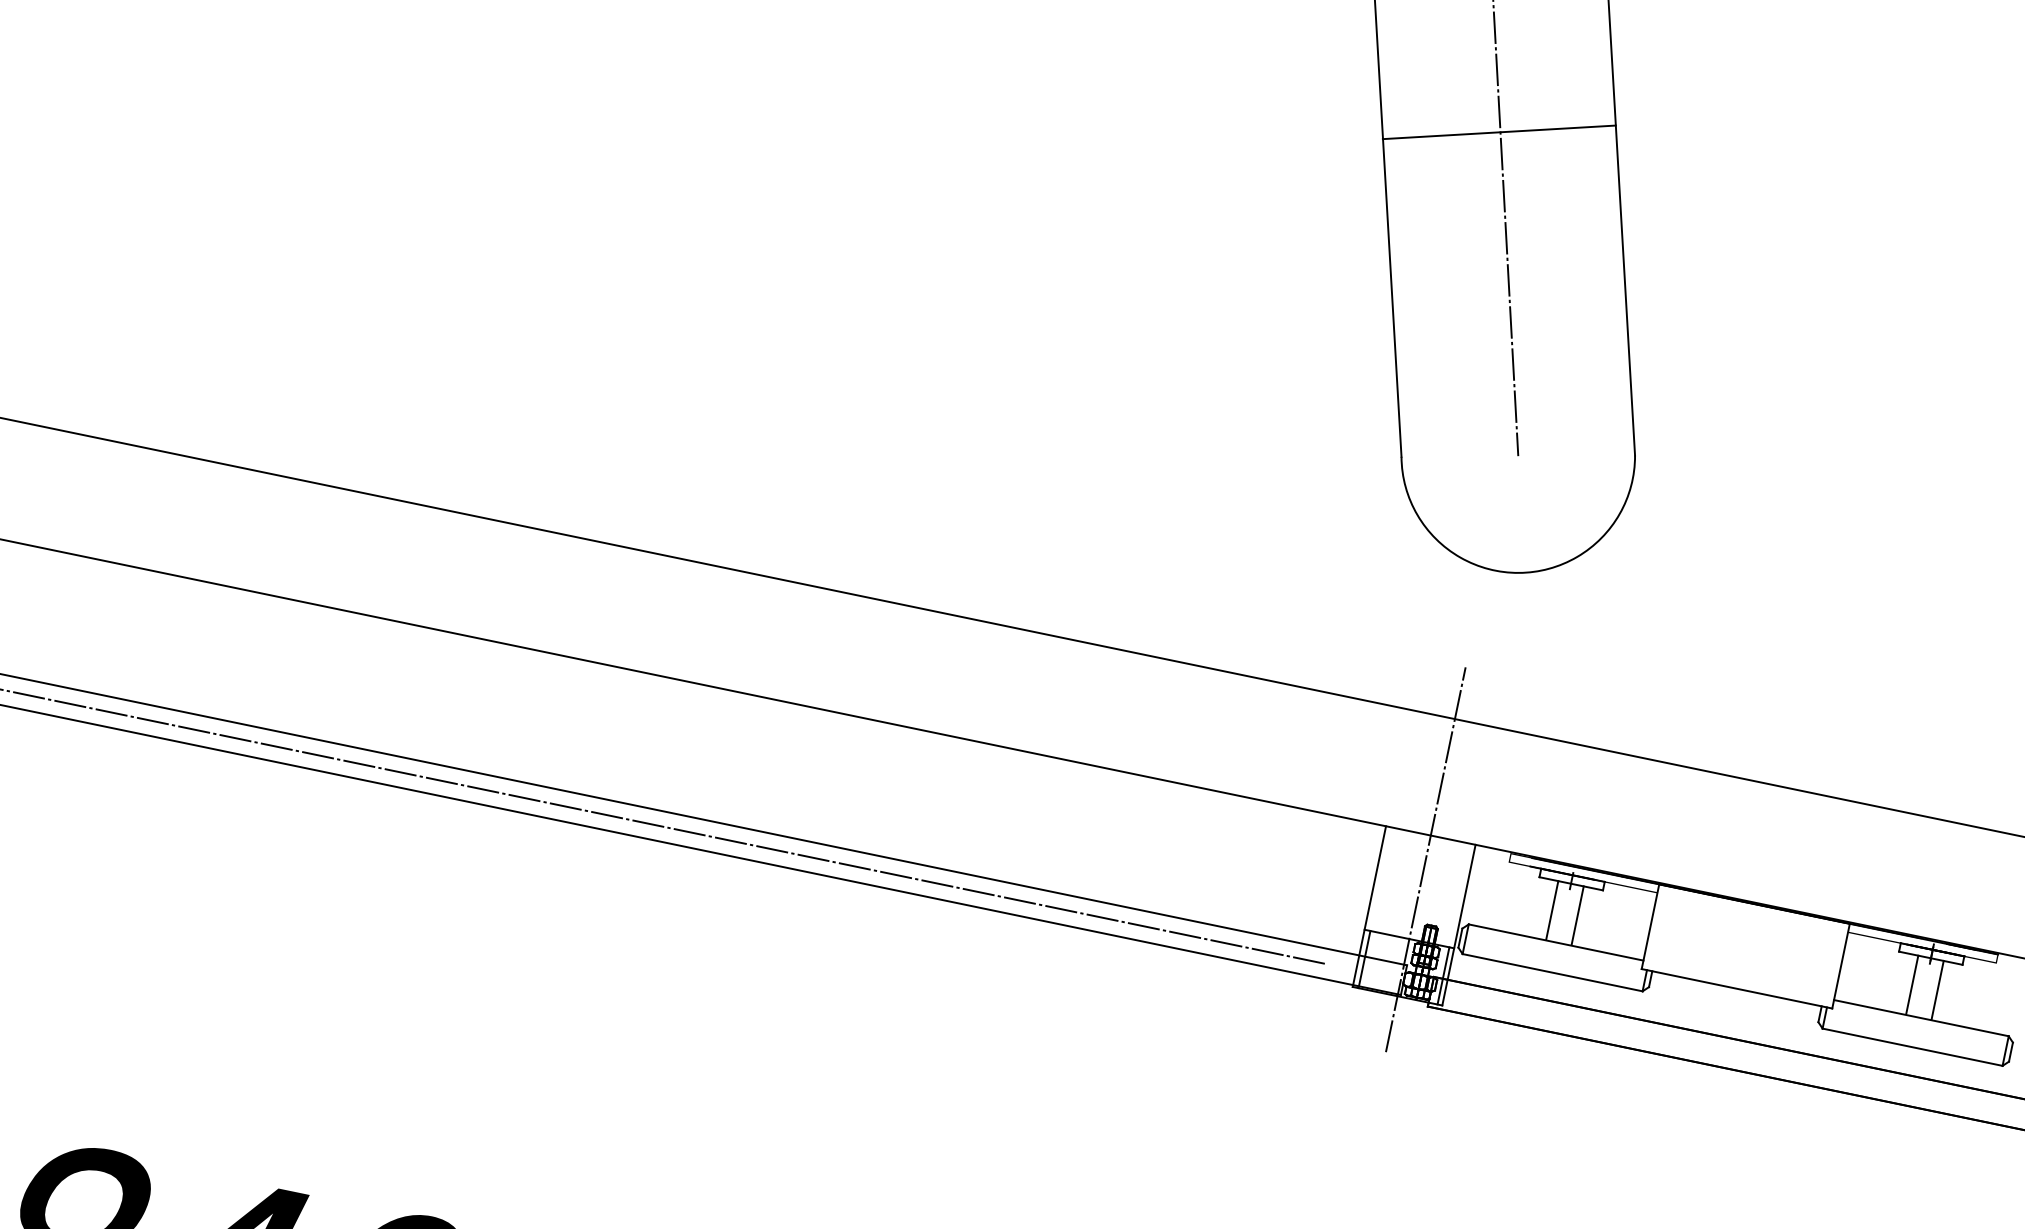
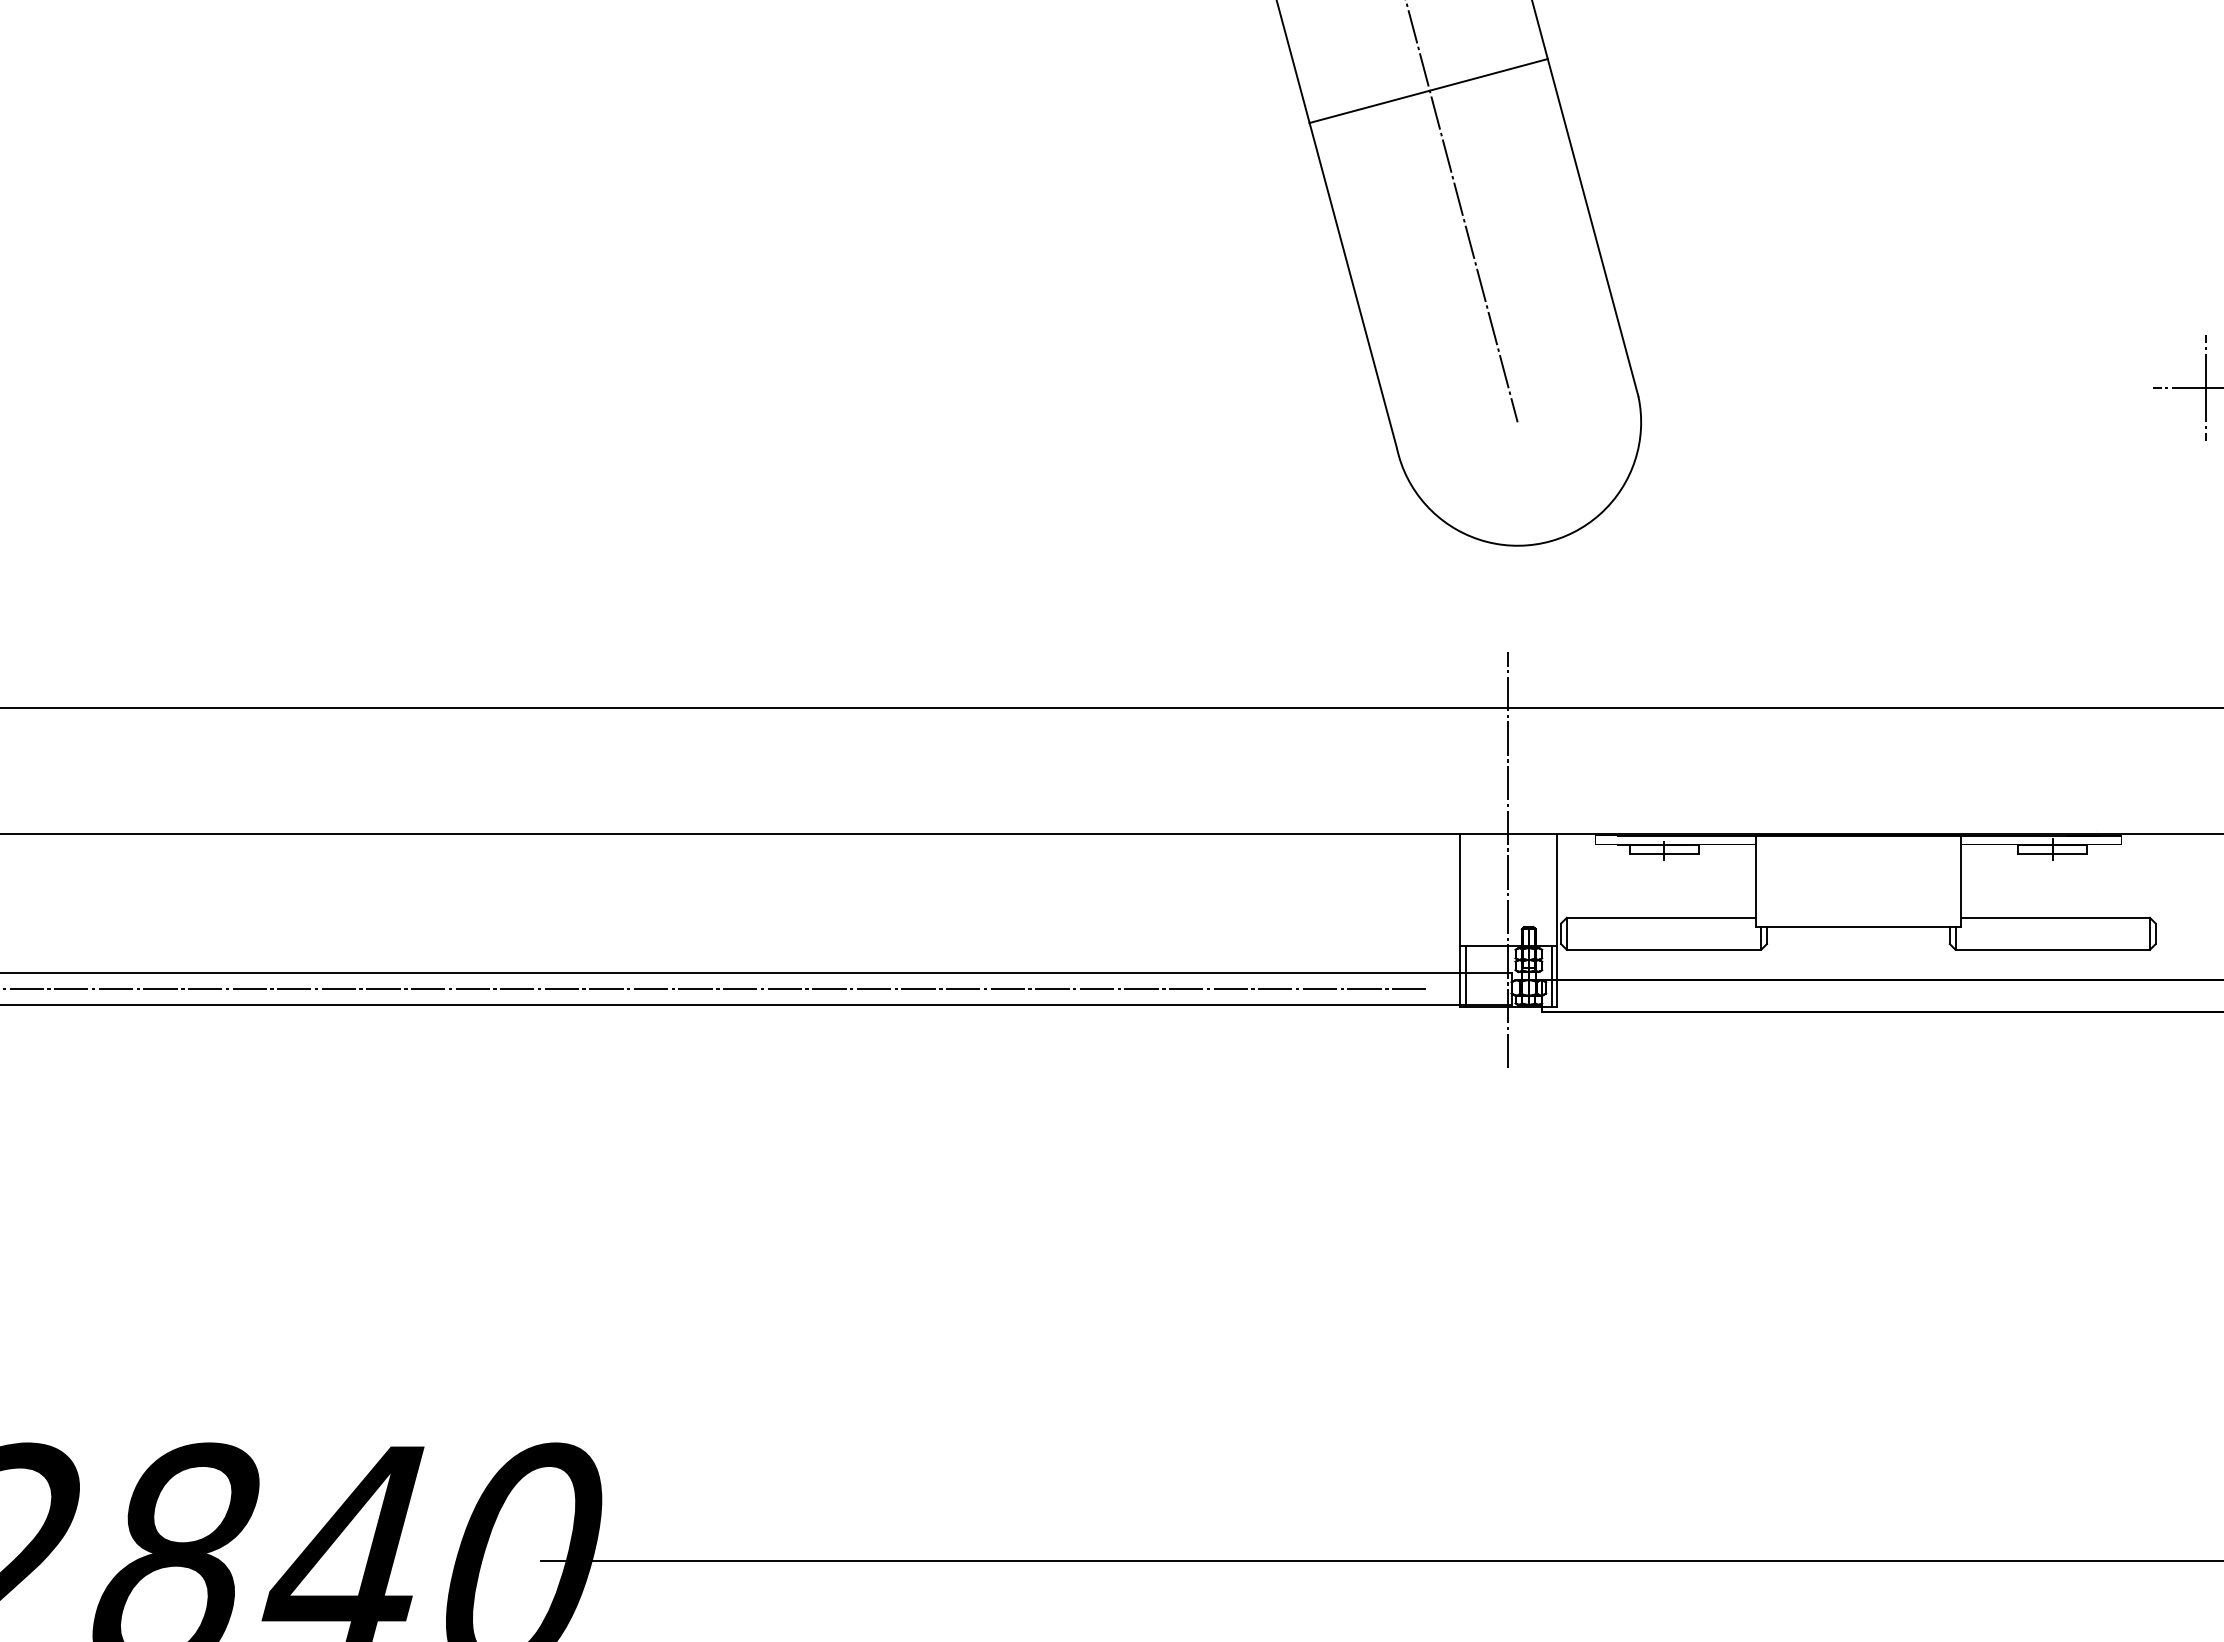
line: (1552, 909) -> (1650, 884), removed
line: (1577, 914) -> (1677, 884), removed
line: (1912, 984) -> (2039, 884), removed
line: (1937, 989) -> (2066, 884), removed

